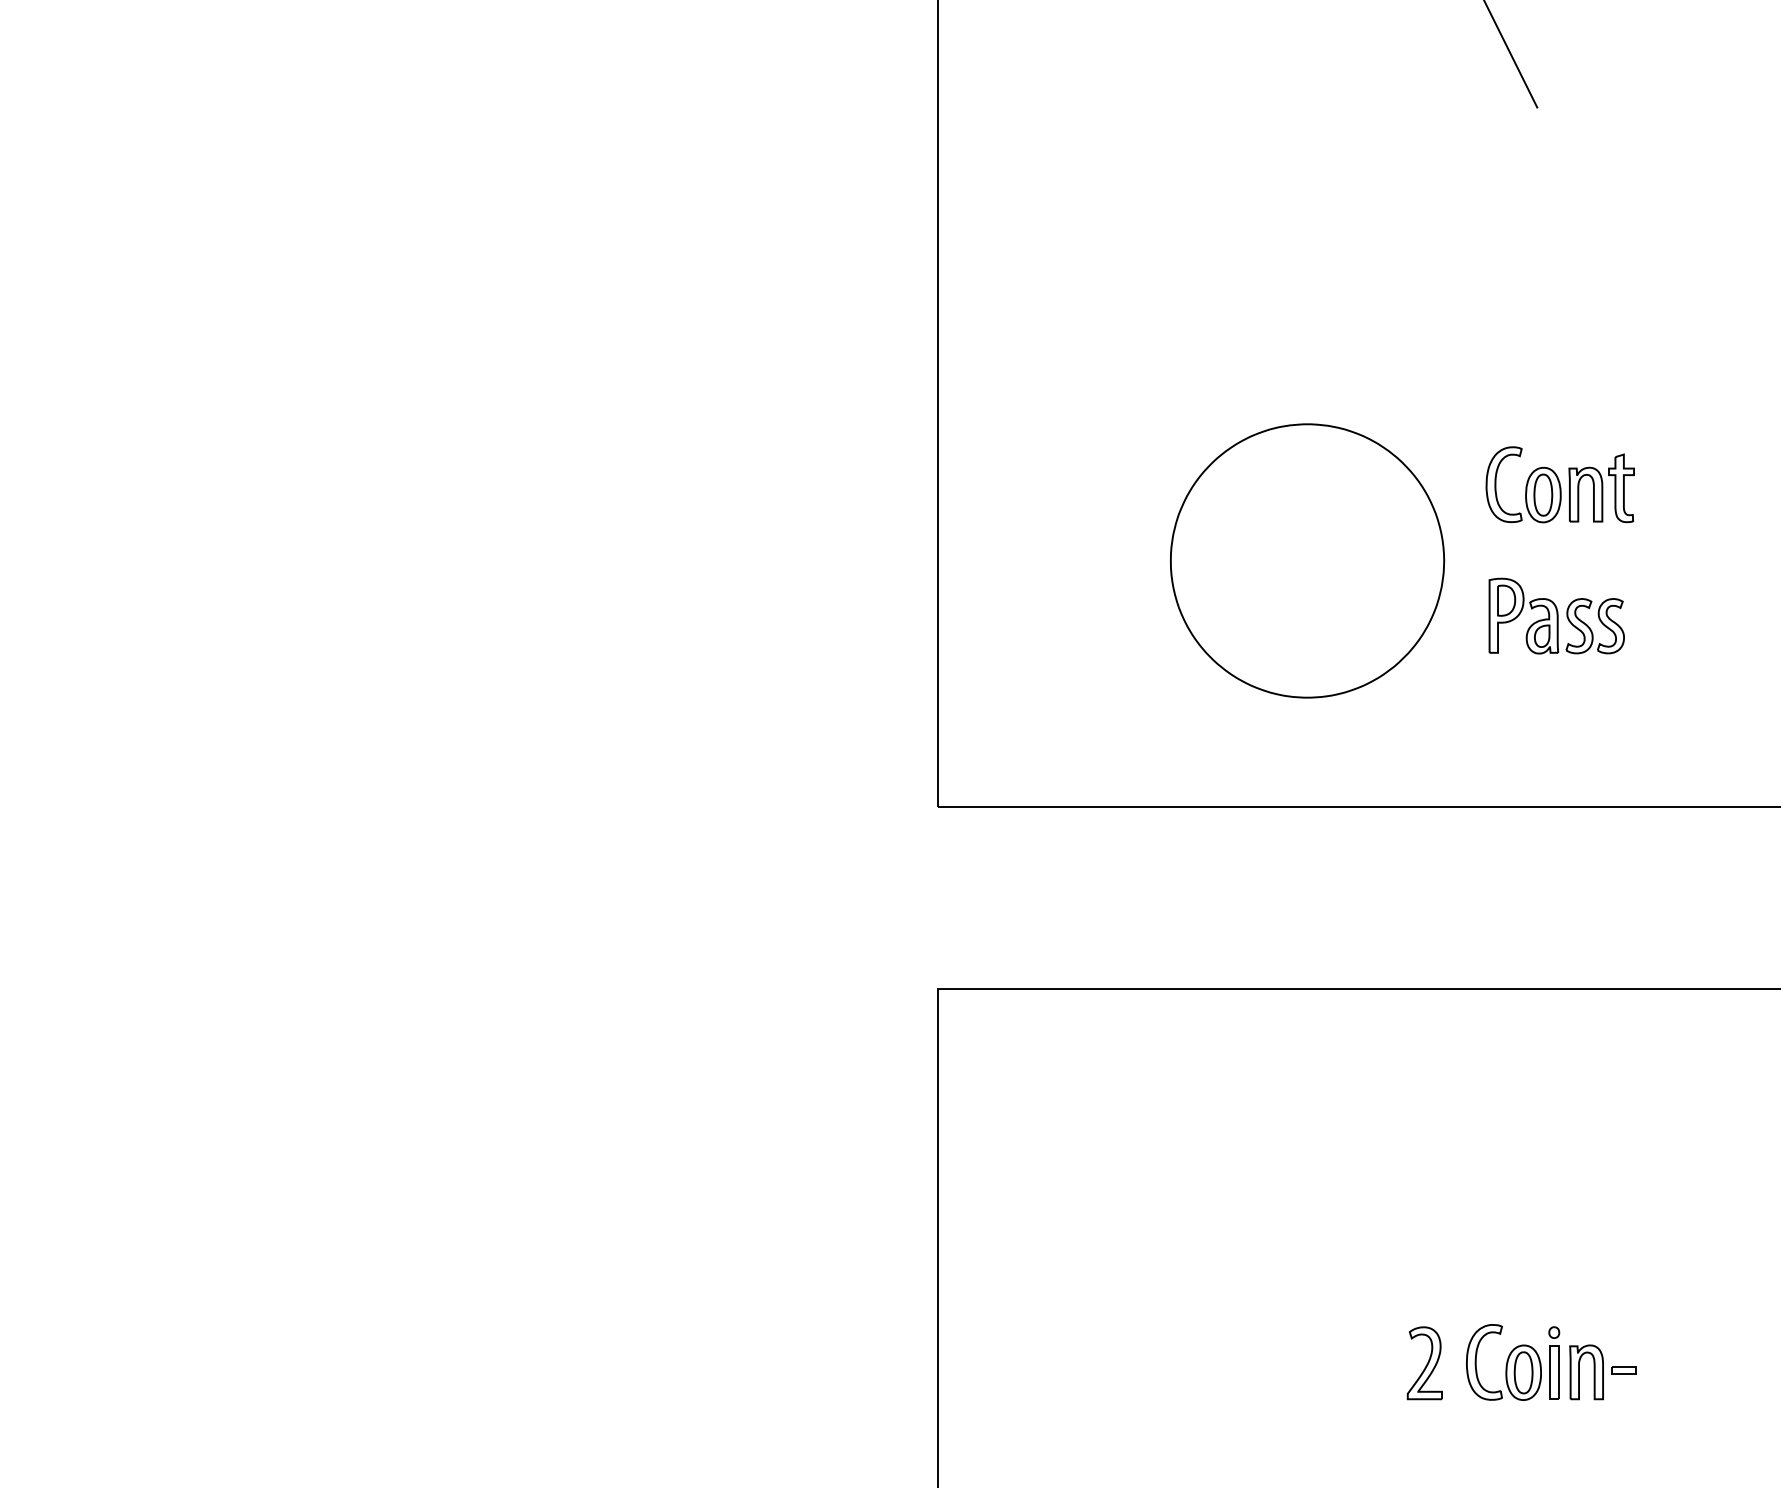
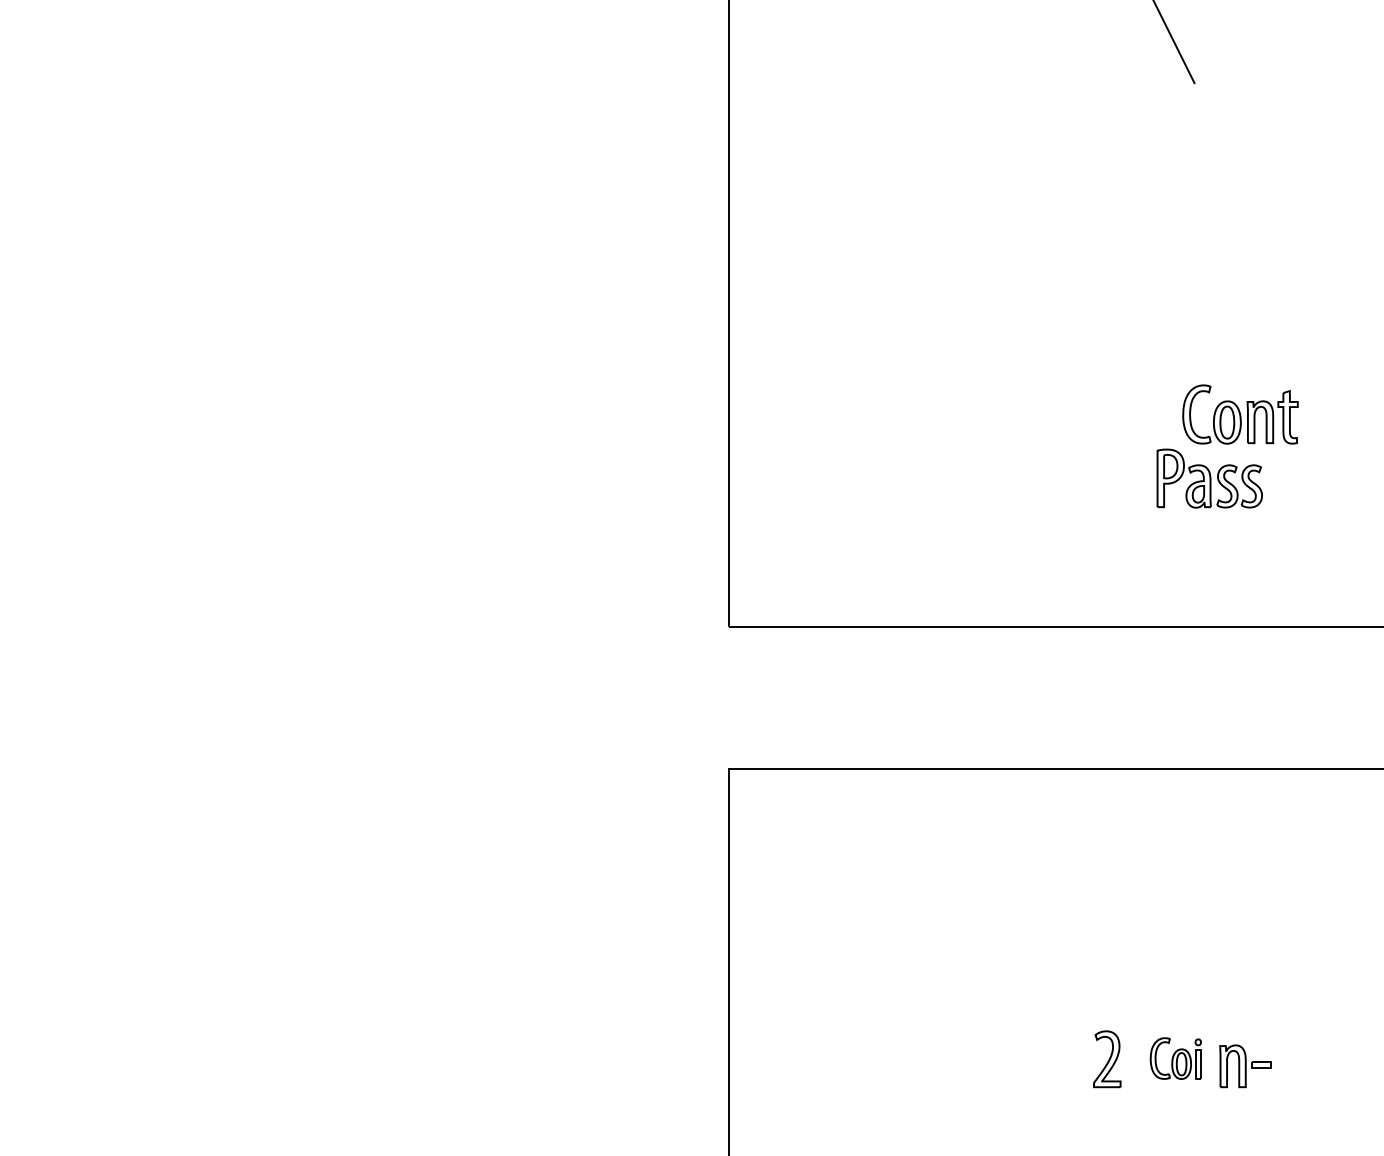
part: (1560, 484) -> (1240, 414), moved
part: (1308, 560) -> (1016, 435), removed
part: (1512, 1362) -> (1175, 1058), size x0.7

